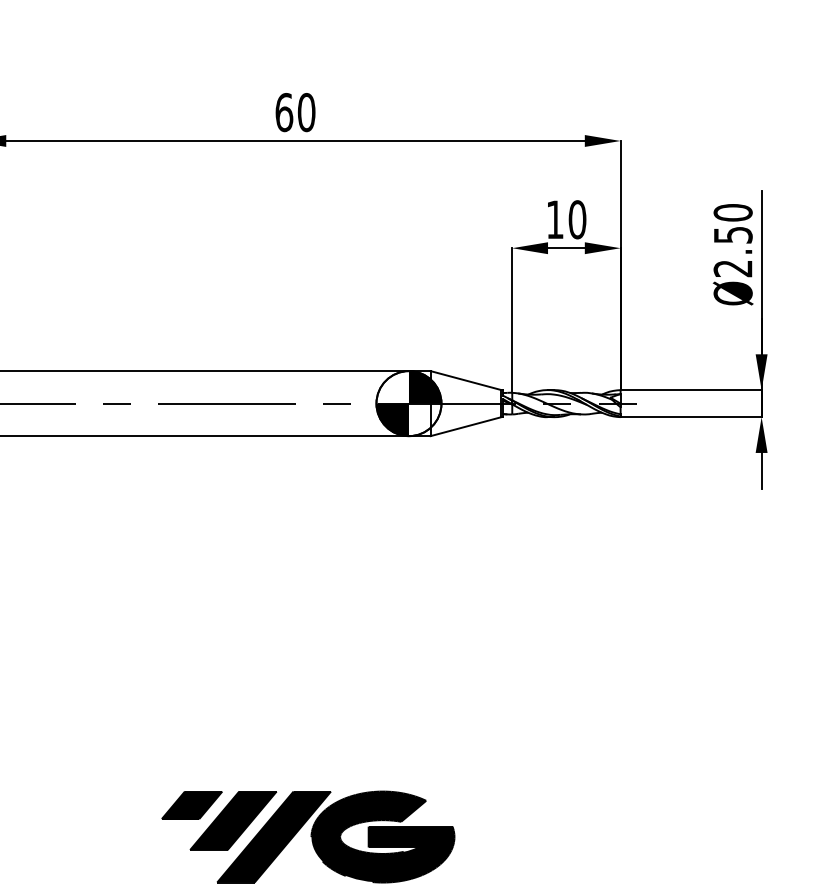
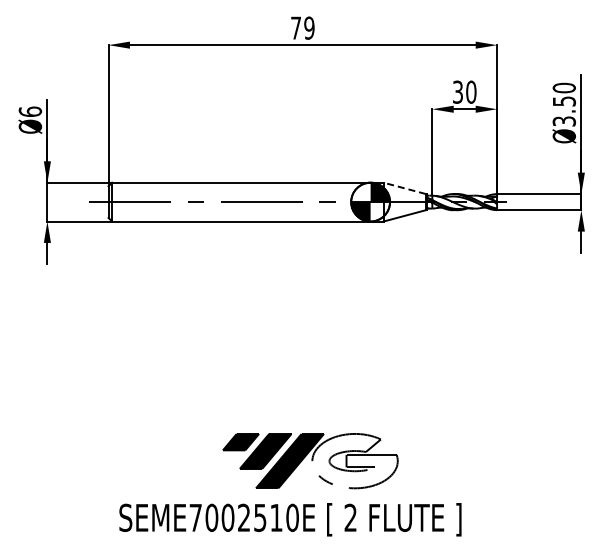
text: (294, 111) -> (302, 27), 60 -> 79
text: (554, 218) -> (457, 91), 10 -> 30
text: (733, 268) -> (564, 121), Ø2.50 -> Ø3.50
line: (465, 380) -> (404, 188), solid -> dashed
fill: (382, 835) -> (354, 460), removed

